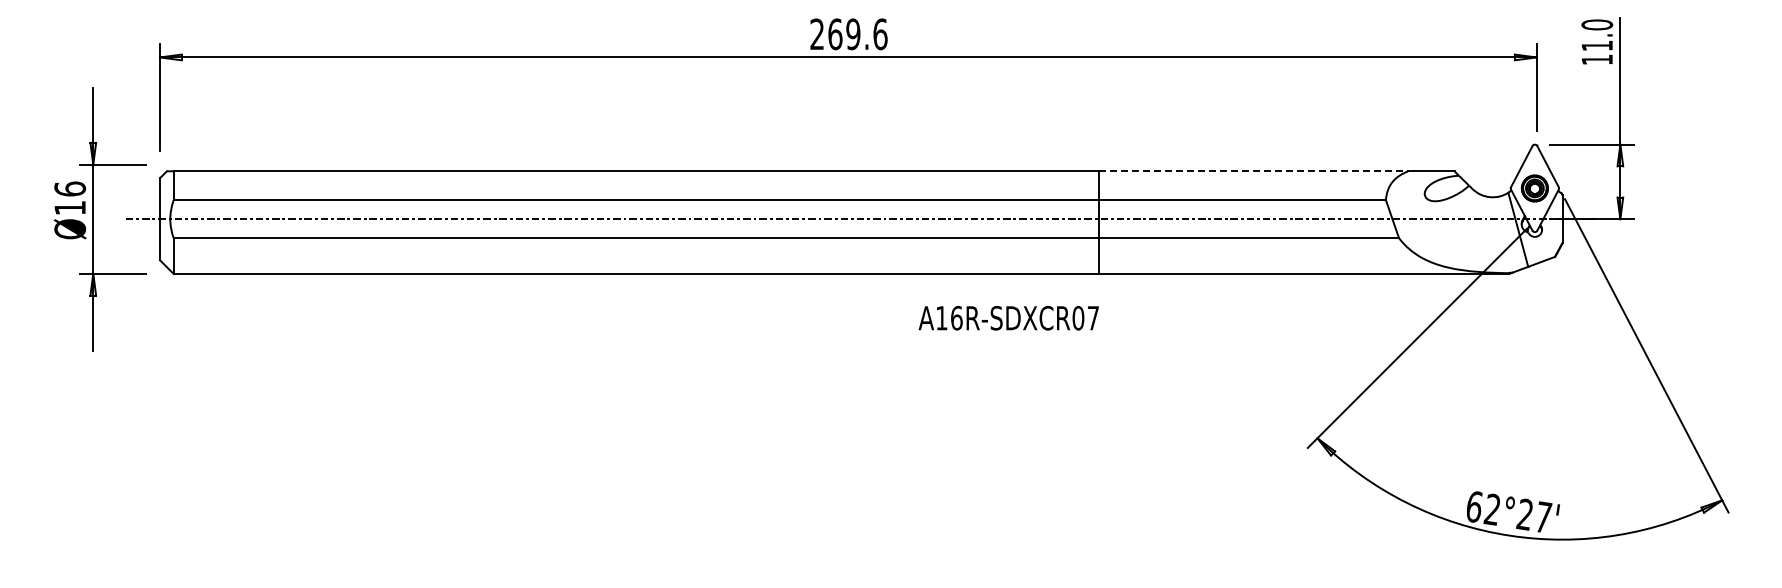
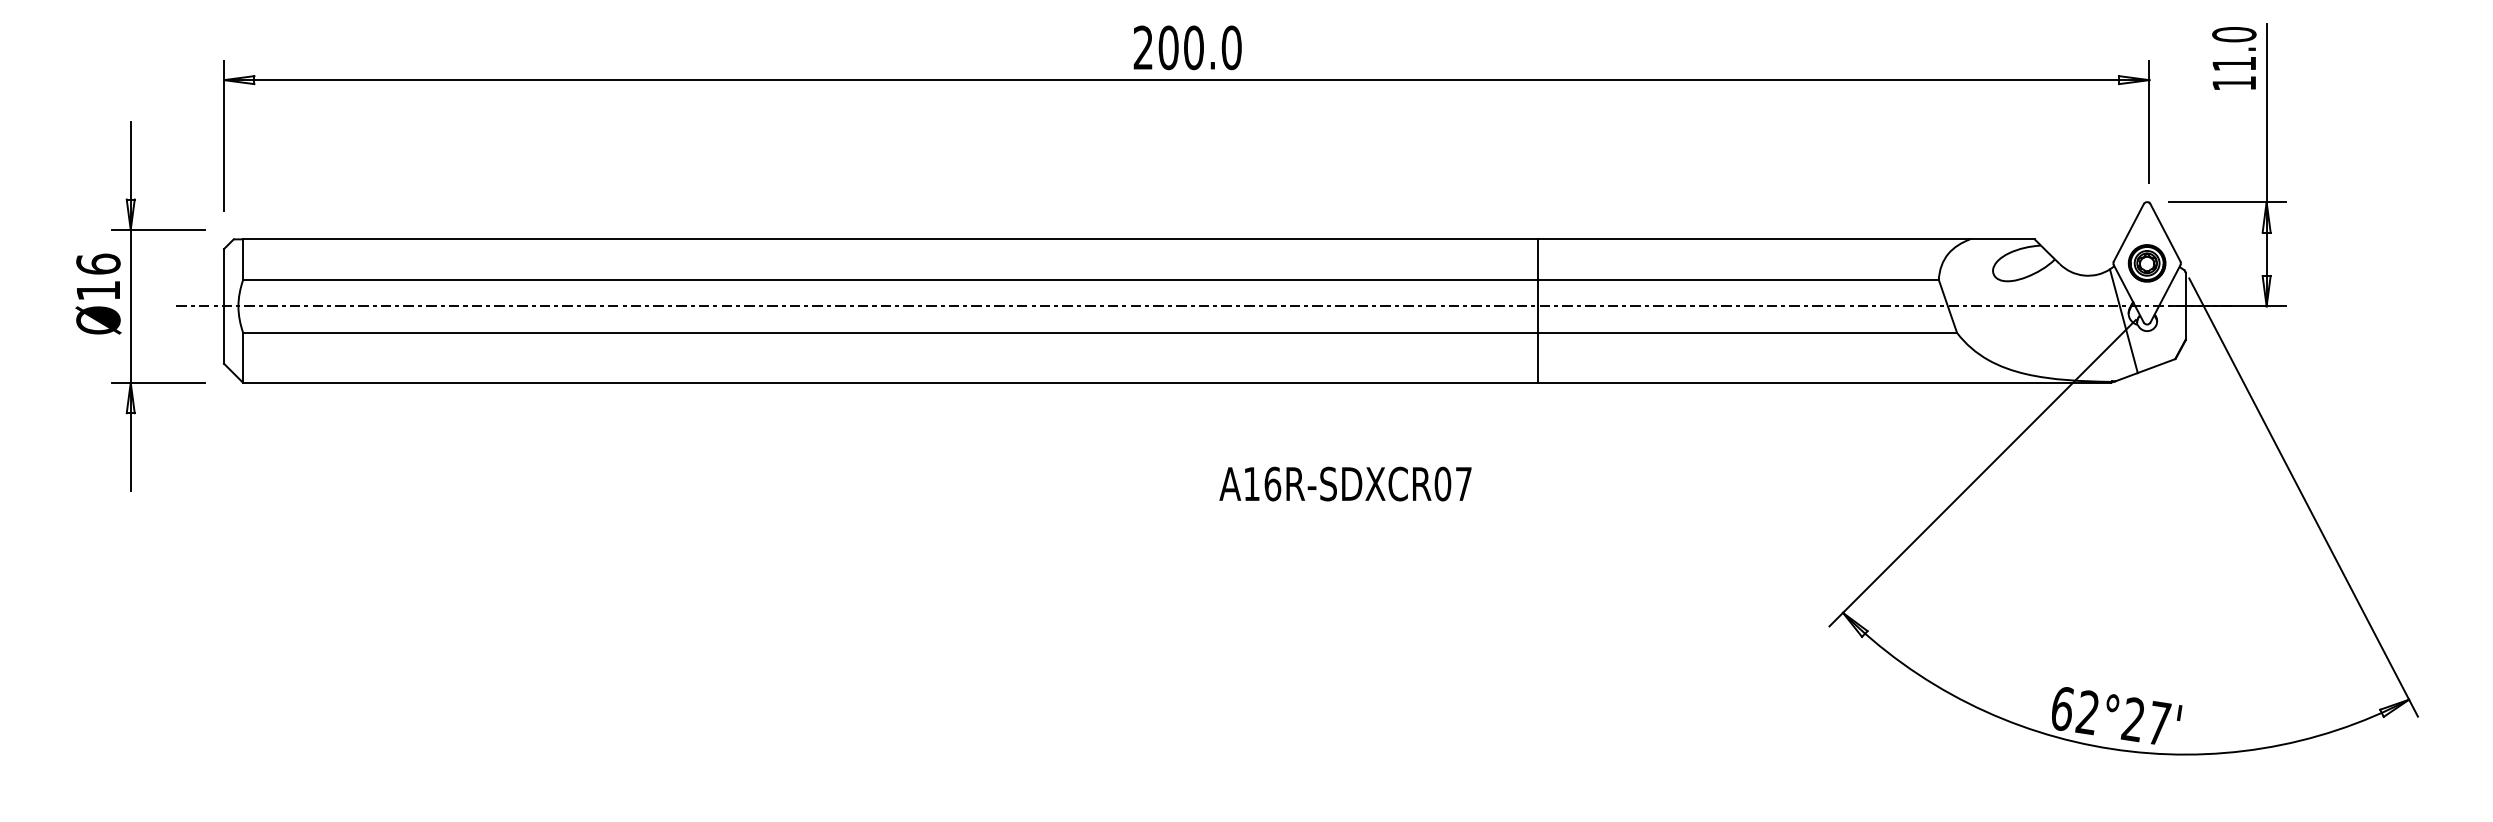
text: (857, 34) -> (1199, 48), 269.6 -> 200.0
line: (1253, 171) -> (1753, 239), dashed -> solid
text: (1008, 317) -> (1345, 483), moved

